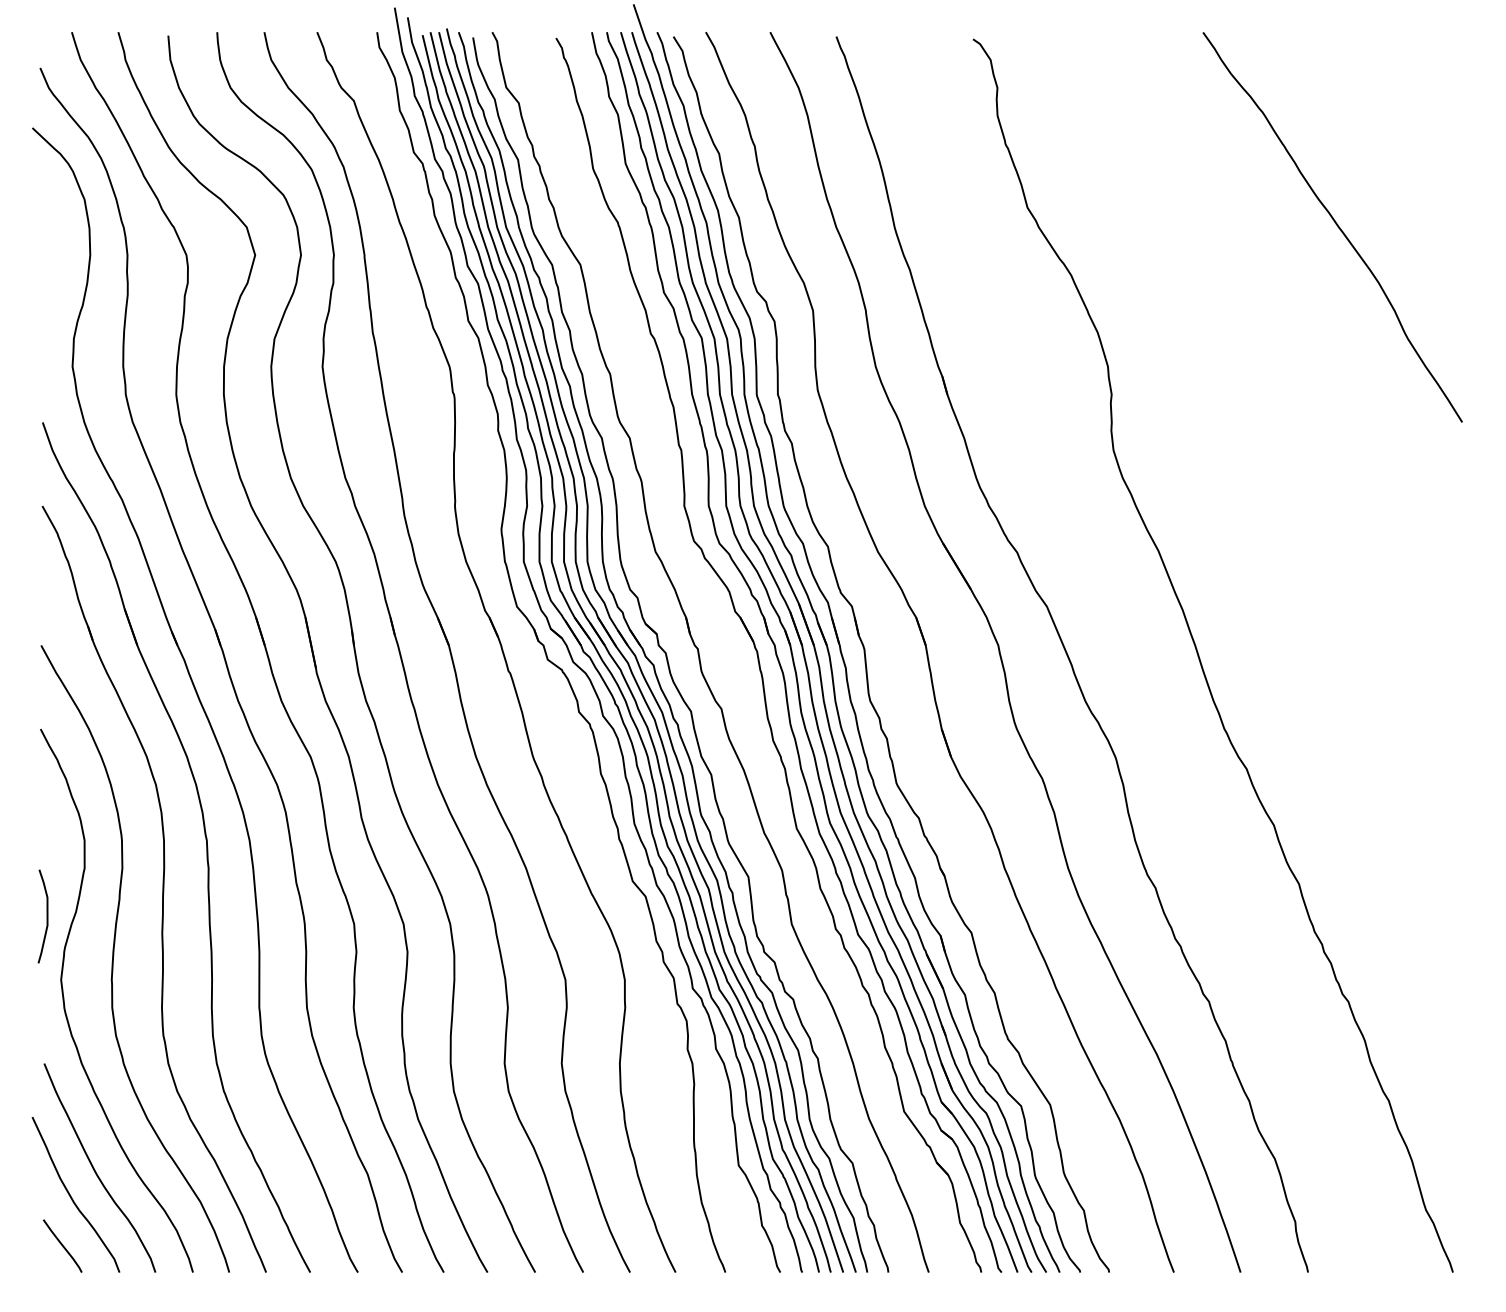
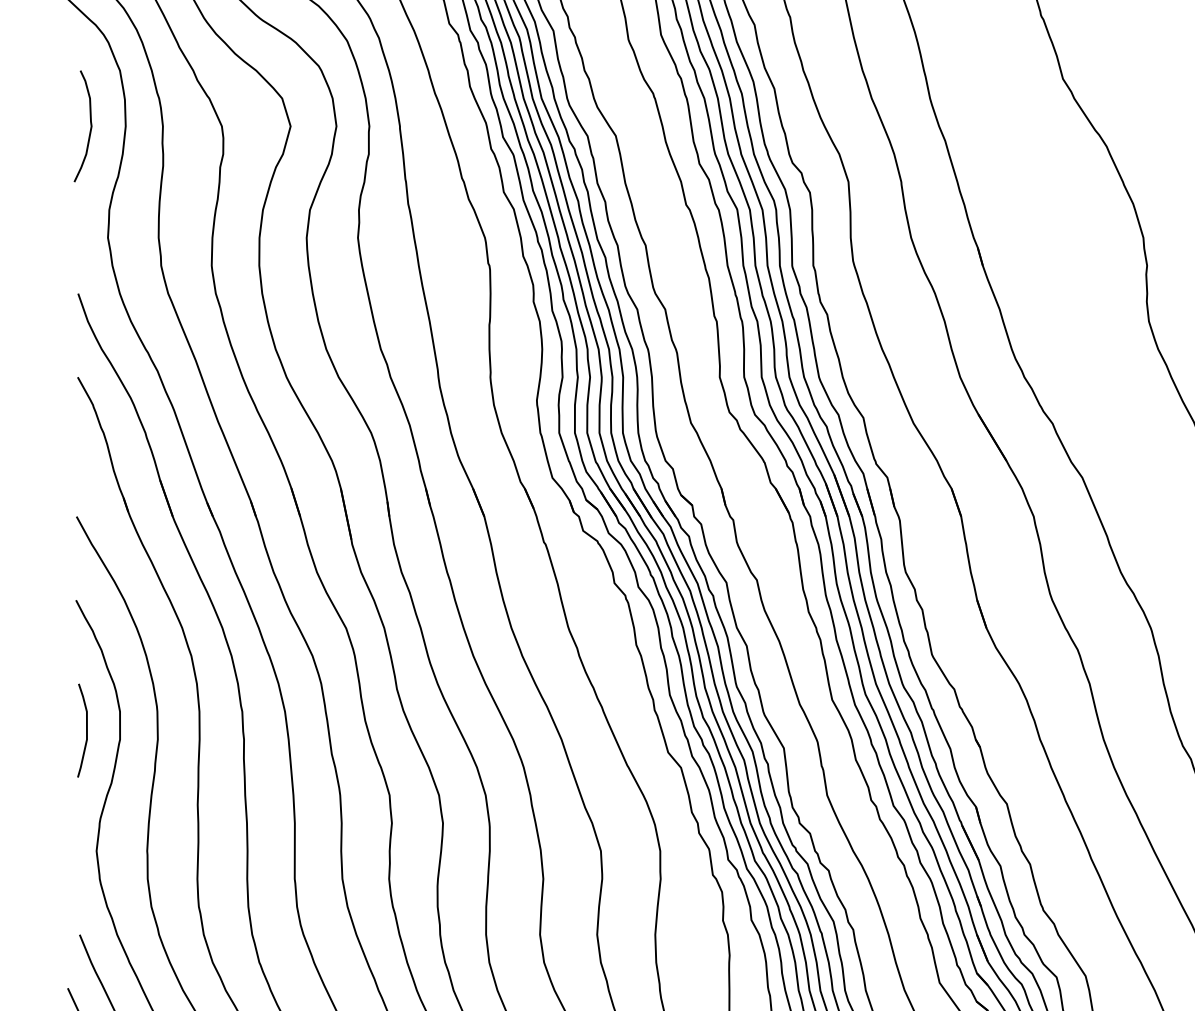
curve: (54, 257) -> (89, 128), added
curve: (46, 916) -> (85, 730), moved

